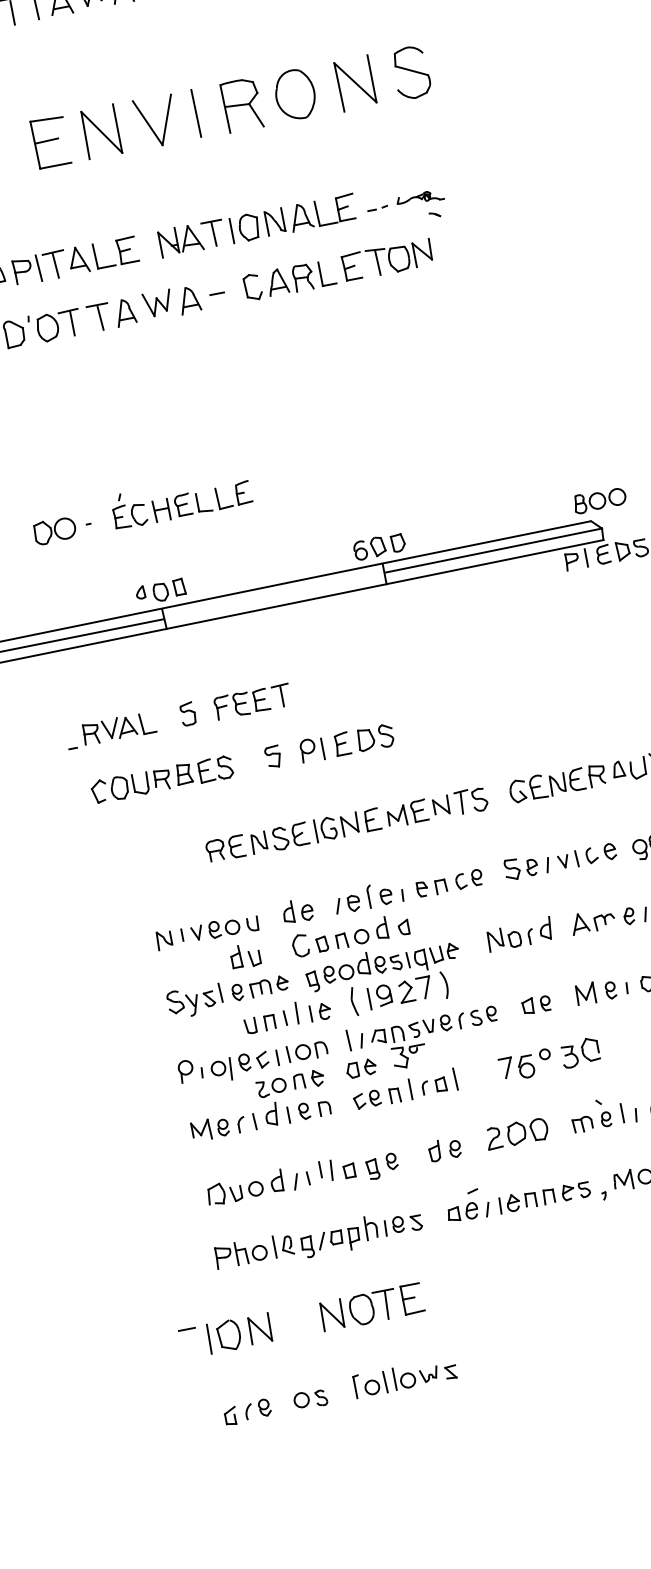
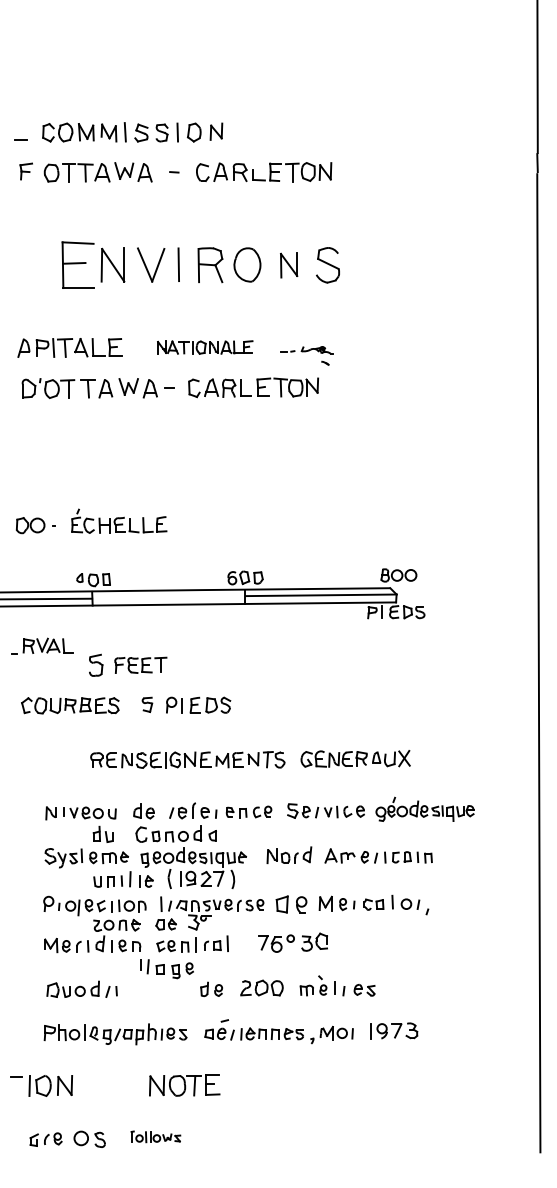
part: (354, 84) -> (288, 265), size x0.7
part: (50, 142) -> (77, 265), size x1.4
part: (256, 225) -> (204, 347), size x0.7
part: (187, 713) -> (95, 664), size x1.4
part: (110, 729) -> (42, 645), moved
part: (536, 1004) -> (291, 904), size x1.6
part: (358, 1169) -> (166, 969), moved
part: (371, 1307) -> (184, 1085), moved
part: (404, 1377) -> (155, 1136), size x0.7
part: (310, 1398) -> (89, 1138), size x1.4

